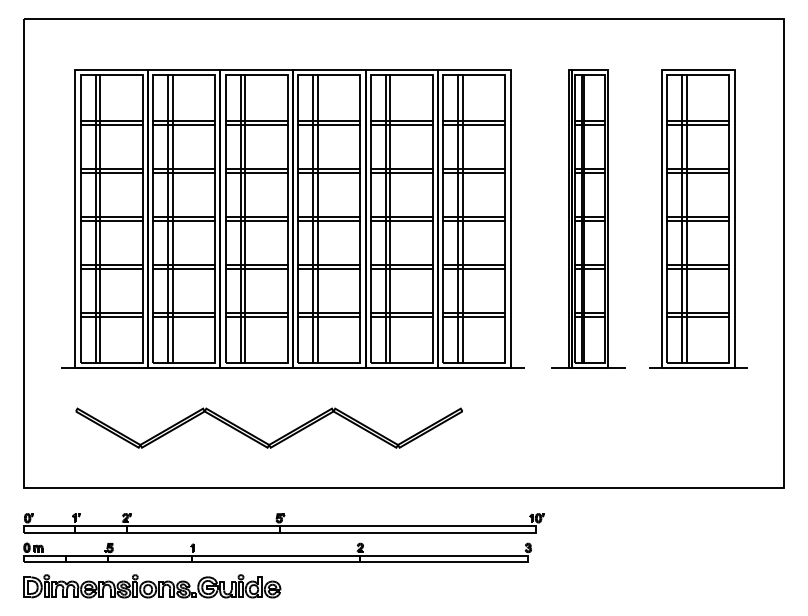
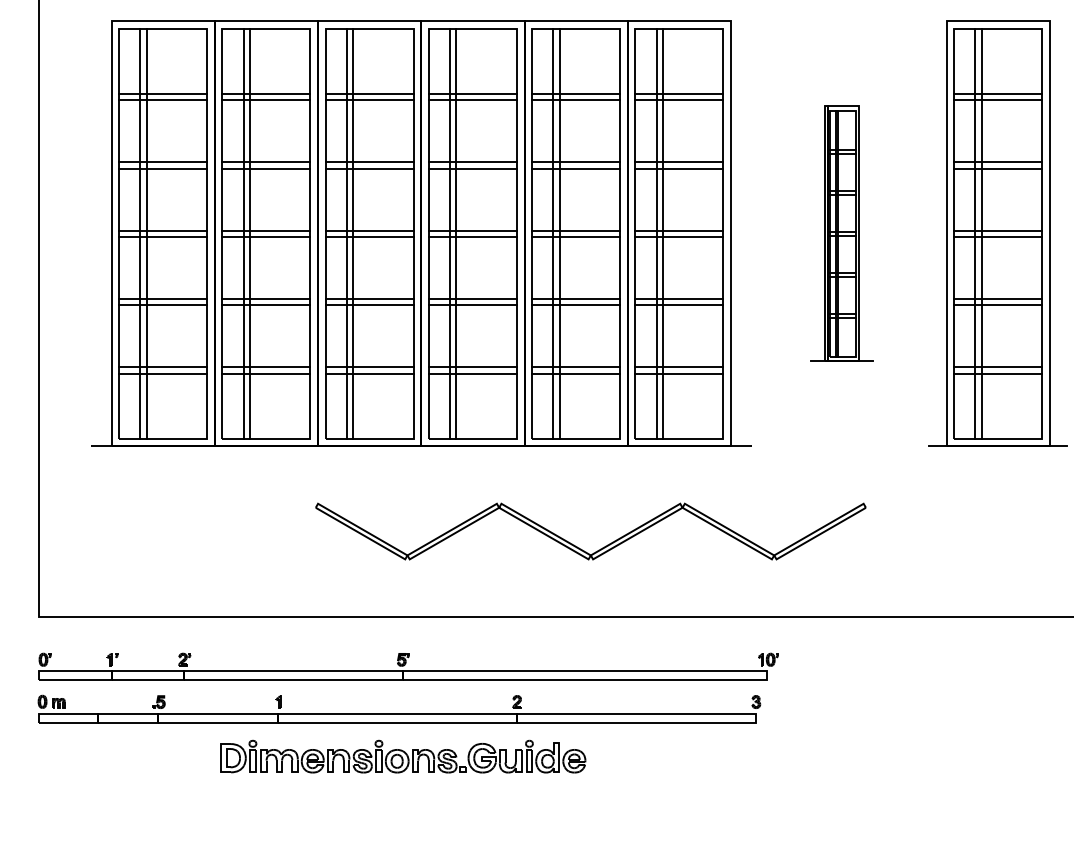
part: (588, 218) -> (841, 233), size x0.6
part: (260, 438) -> (578, 546), moved
part: (152, 586) -> (403, 756), moved

